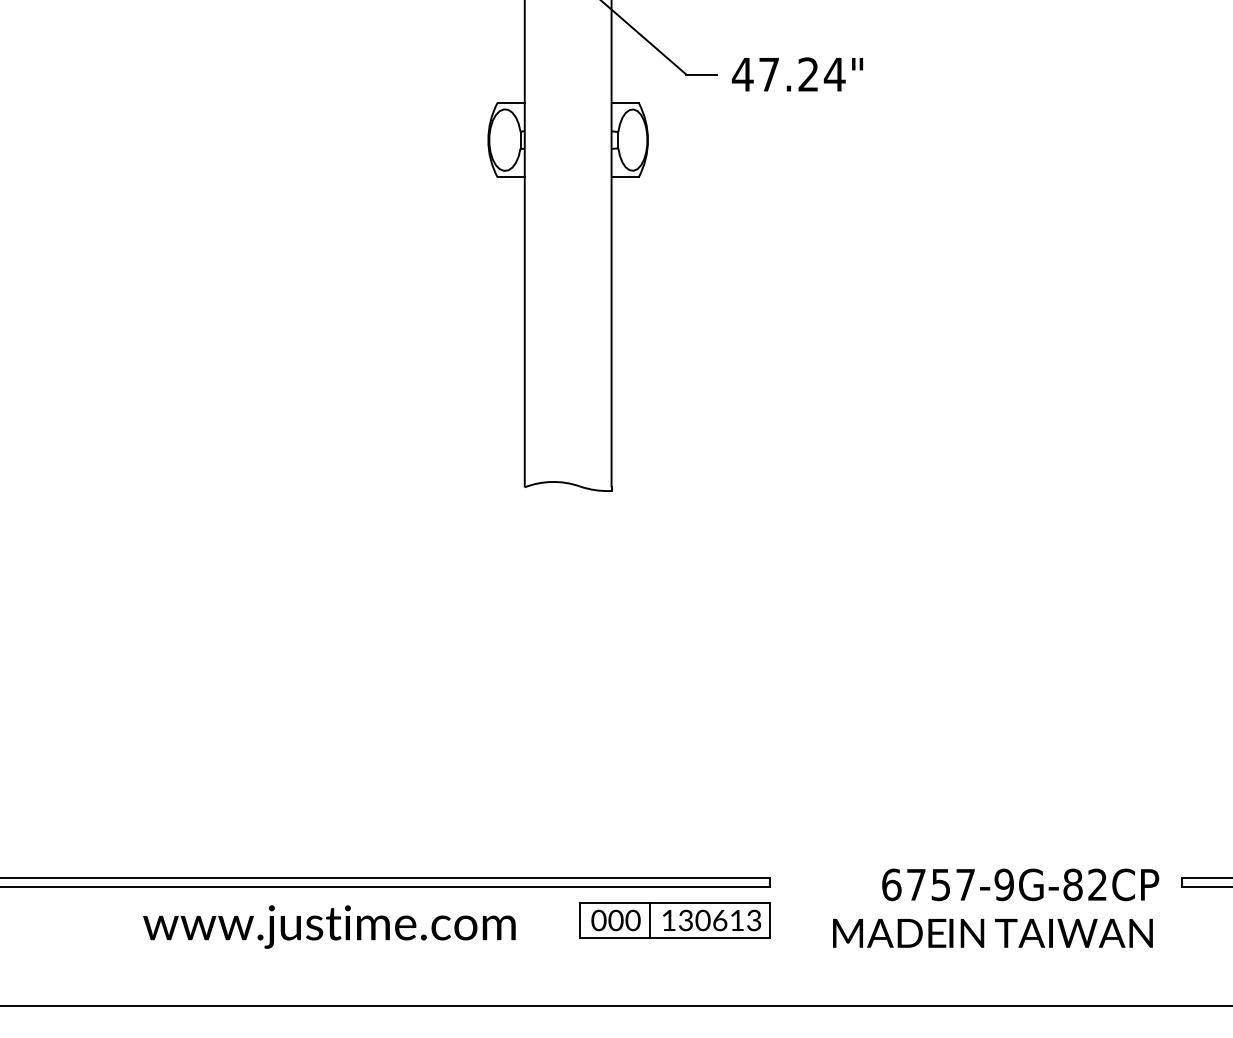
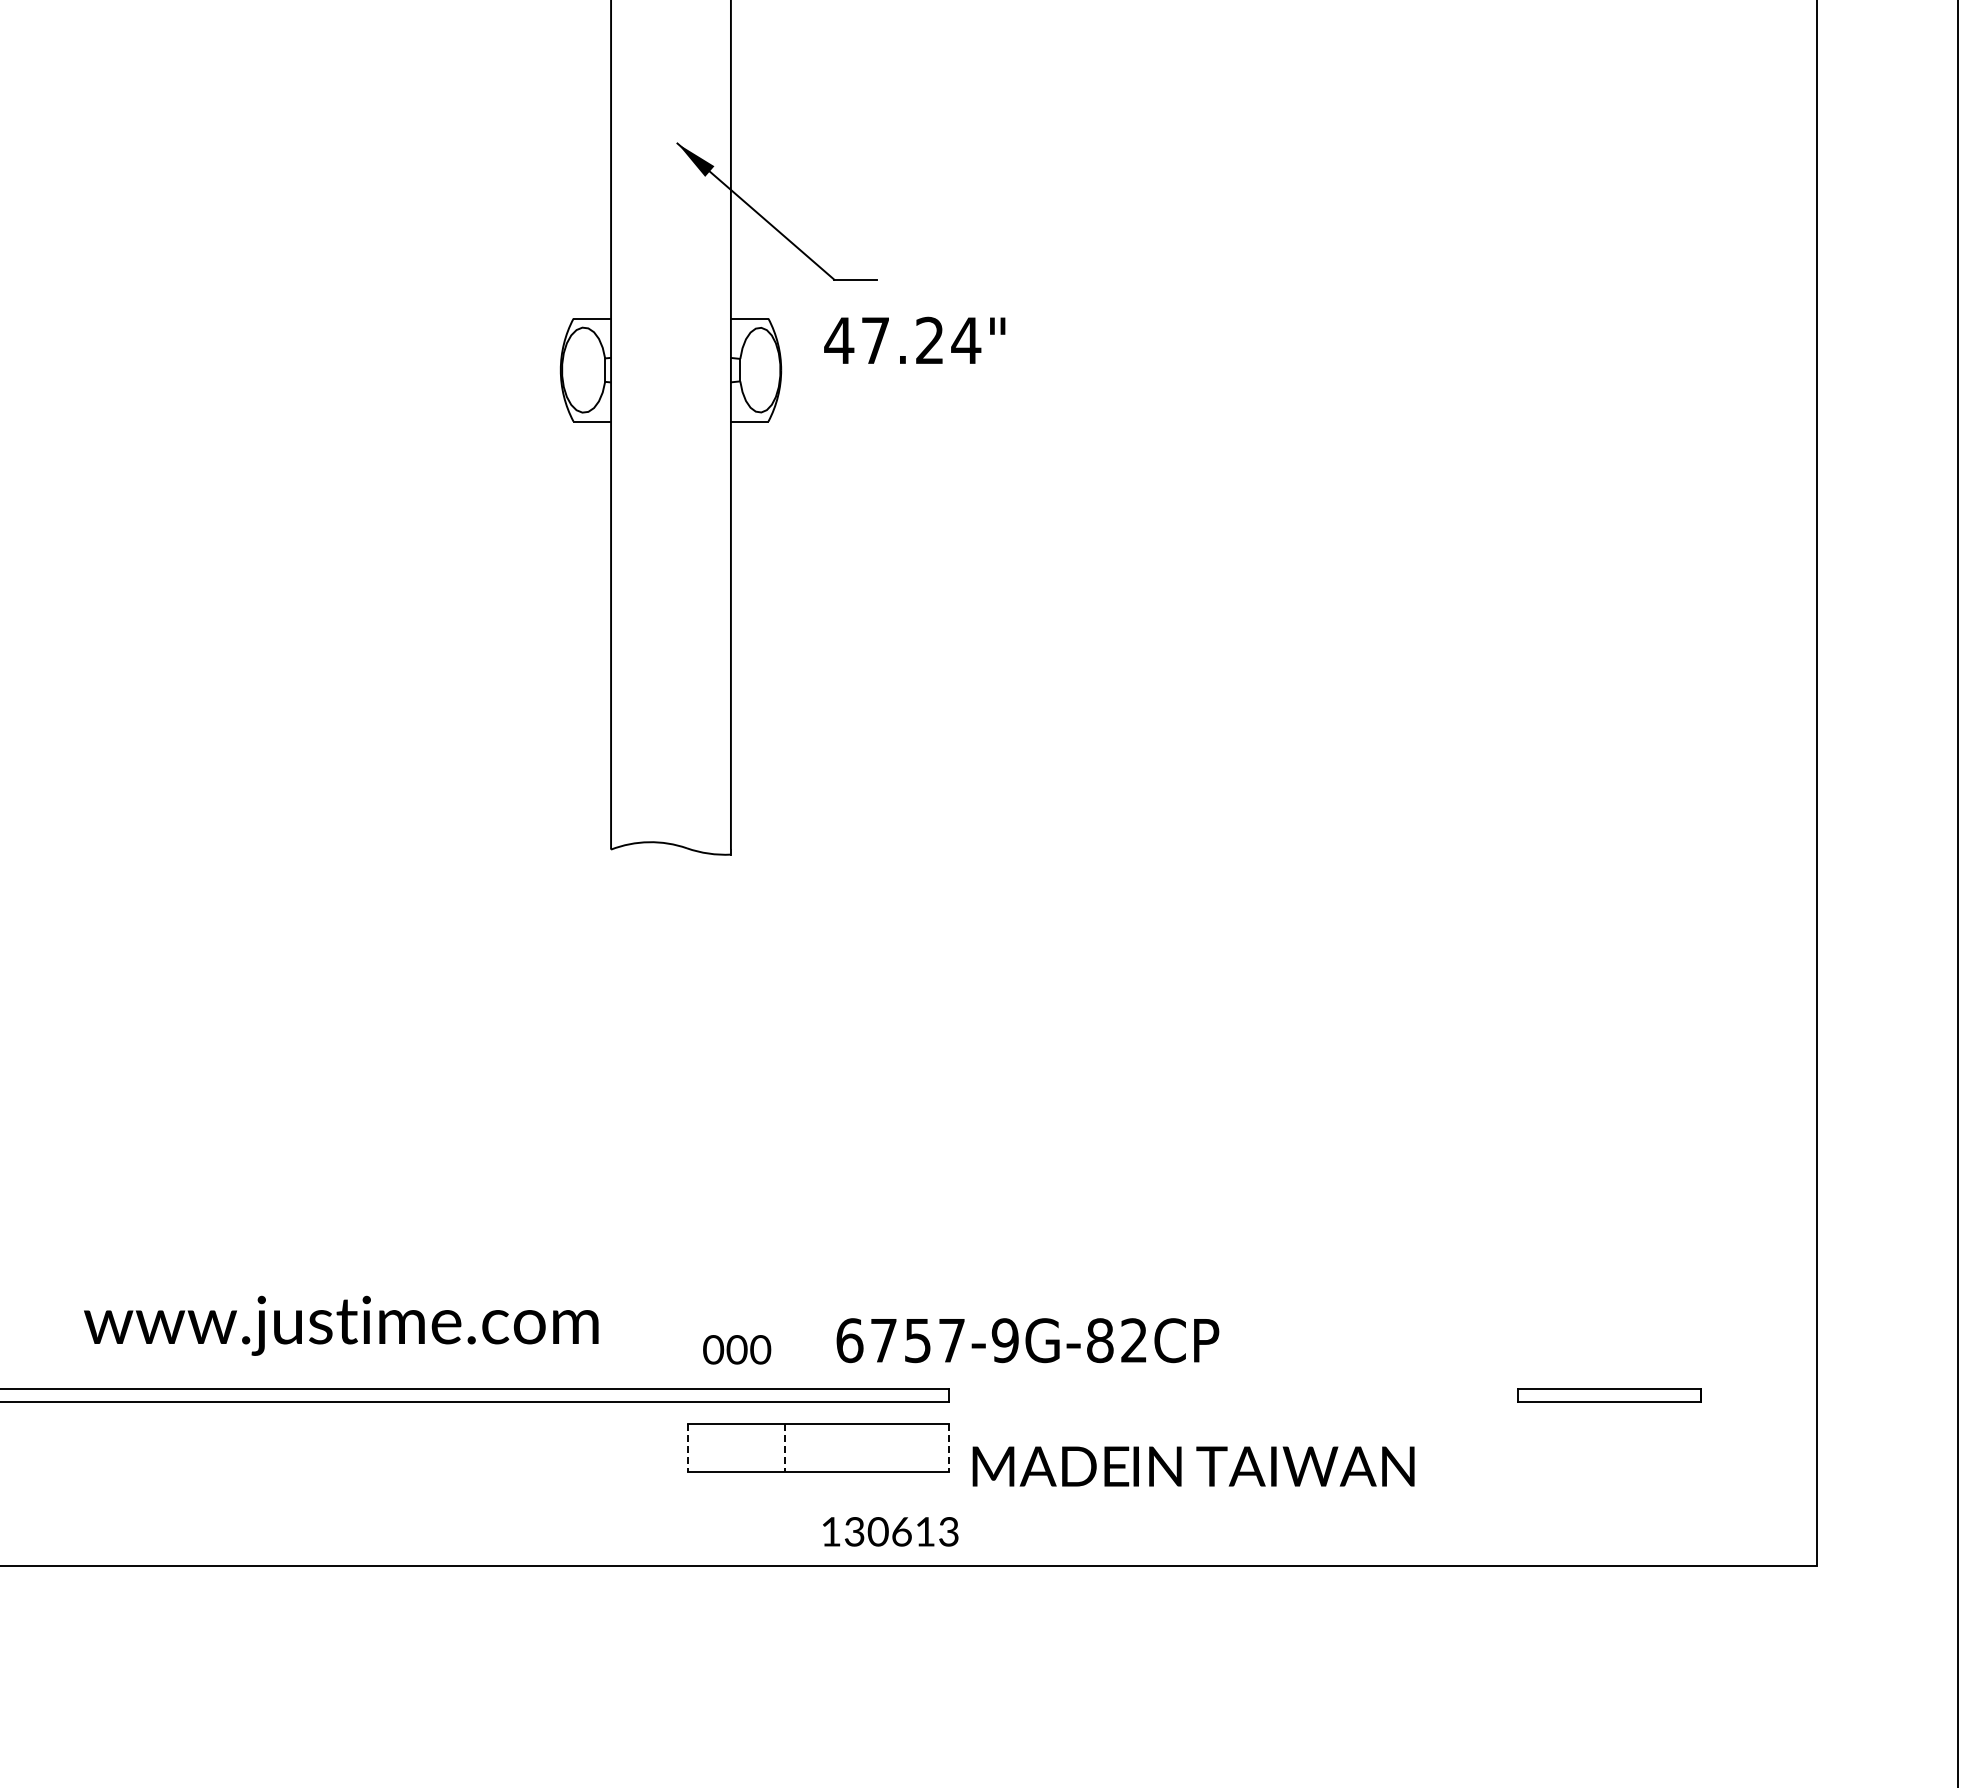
text: (797, 73) -> (914, 339), moved
text: (1020, 884) -> (1027, 1340), moved
line: (580, 920) -> (687, 1447), solid -> dashed
text: (616, 920) -> (737, 1349), moved
line: (650, 920) -> (784, 1447), solid -> dashed
text: (711, 920) -> (890, 1531), moved
line: (769, 920) -> (949, 1447), solid -> dashed
text: (329, 926) -> (341, 1325), moved
text: (992, 933) -> (1193, 1466), moved

